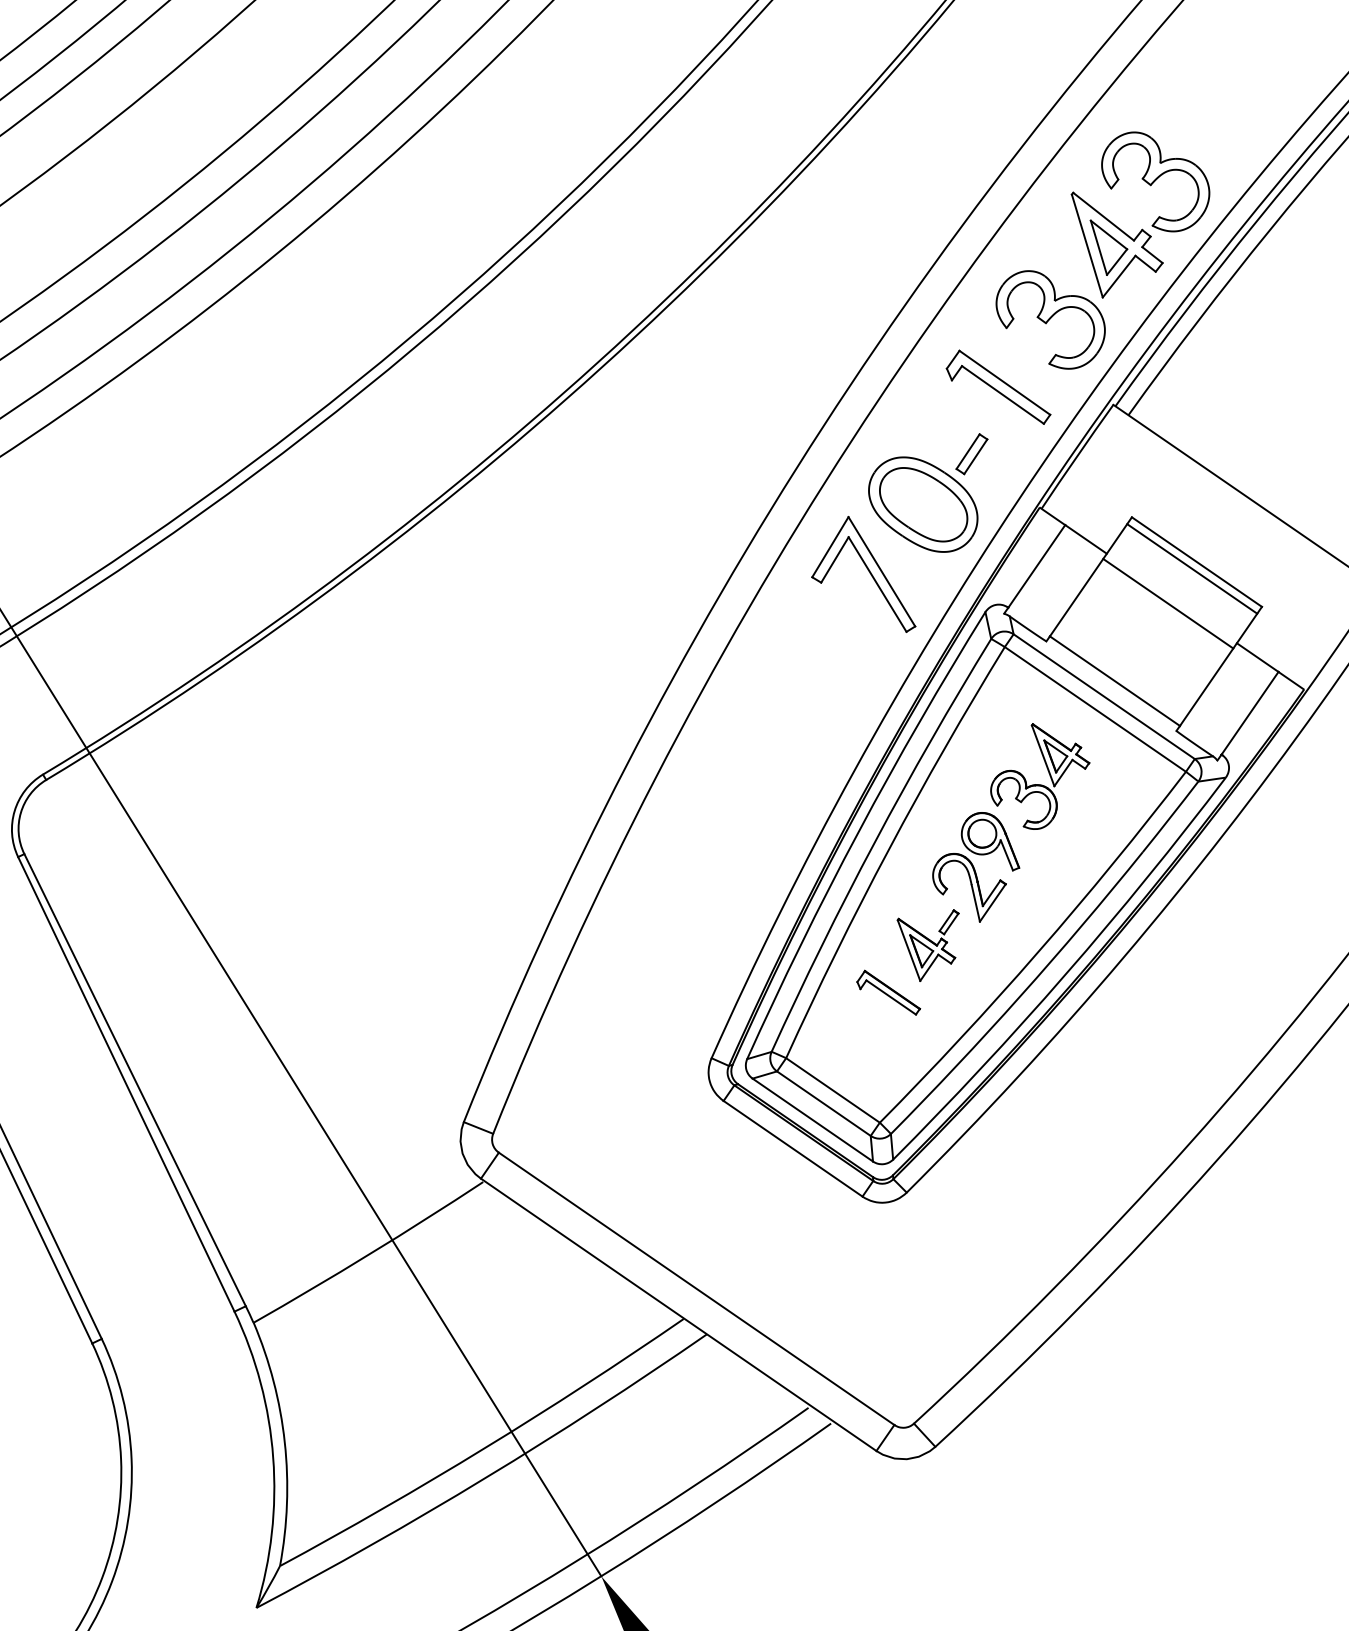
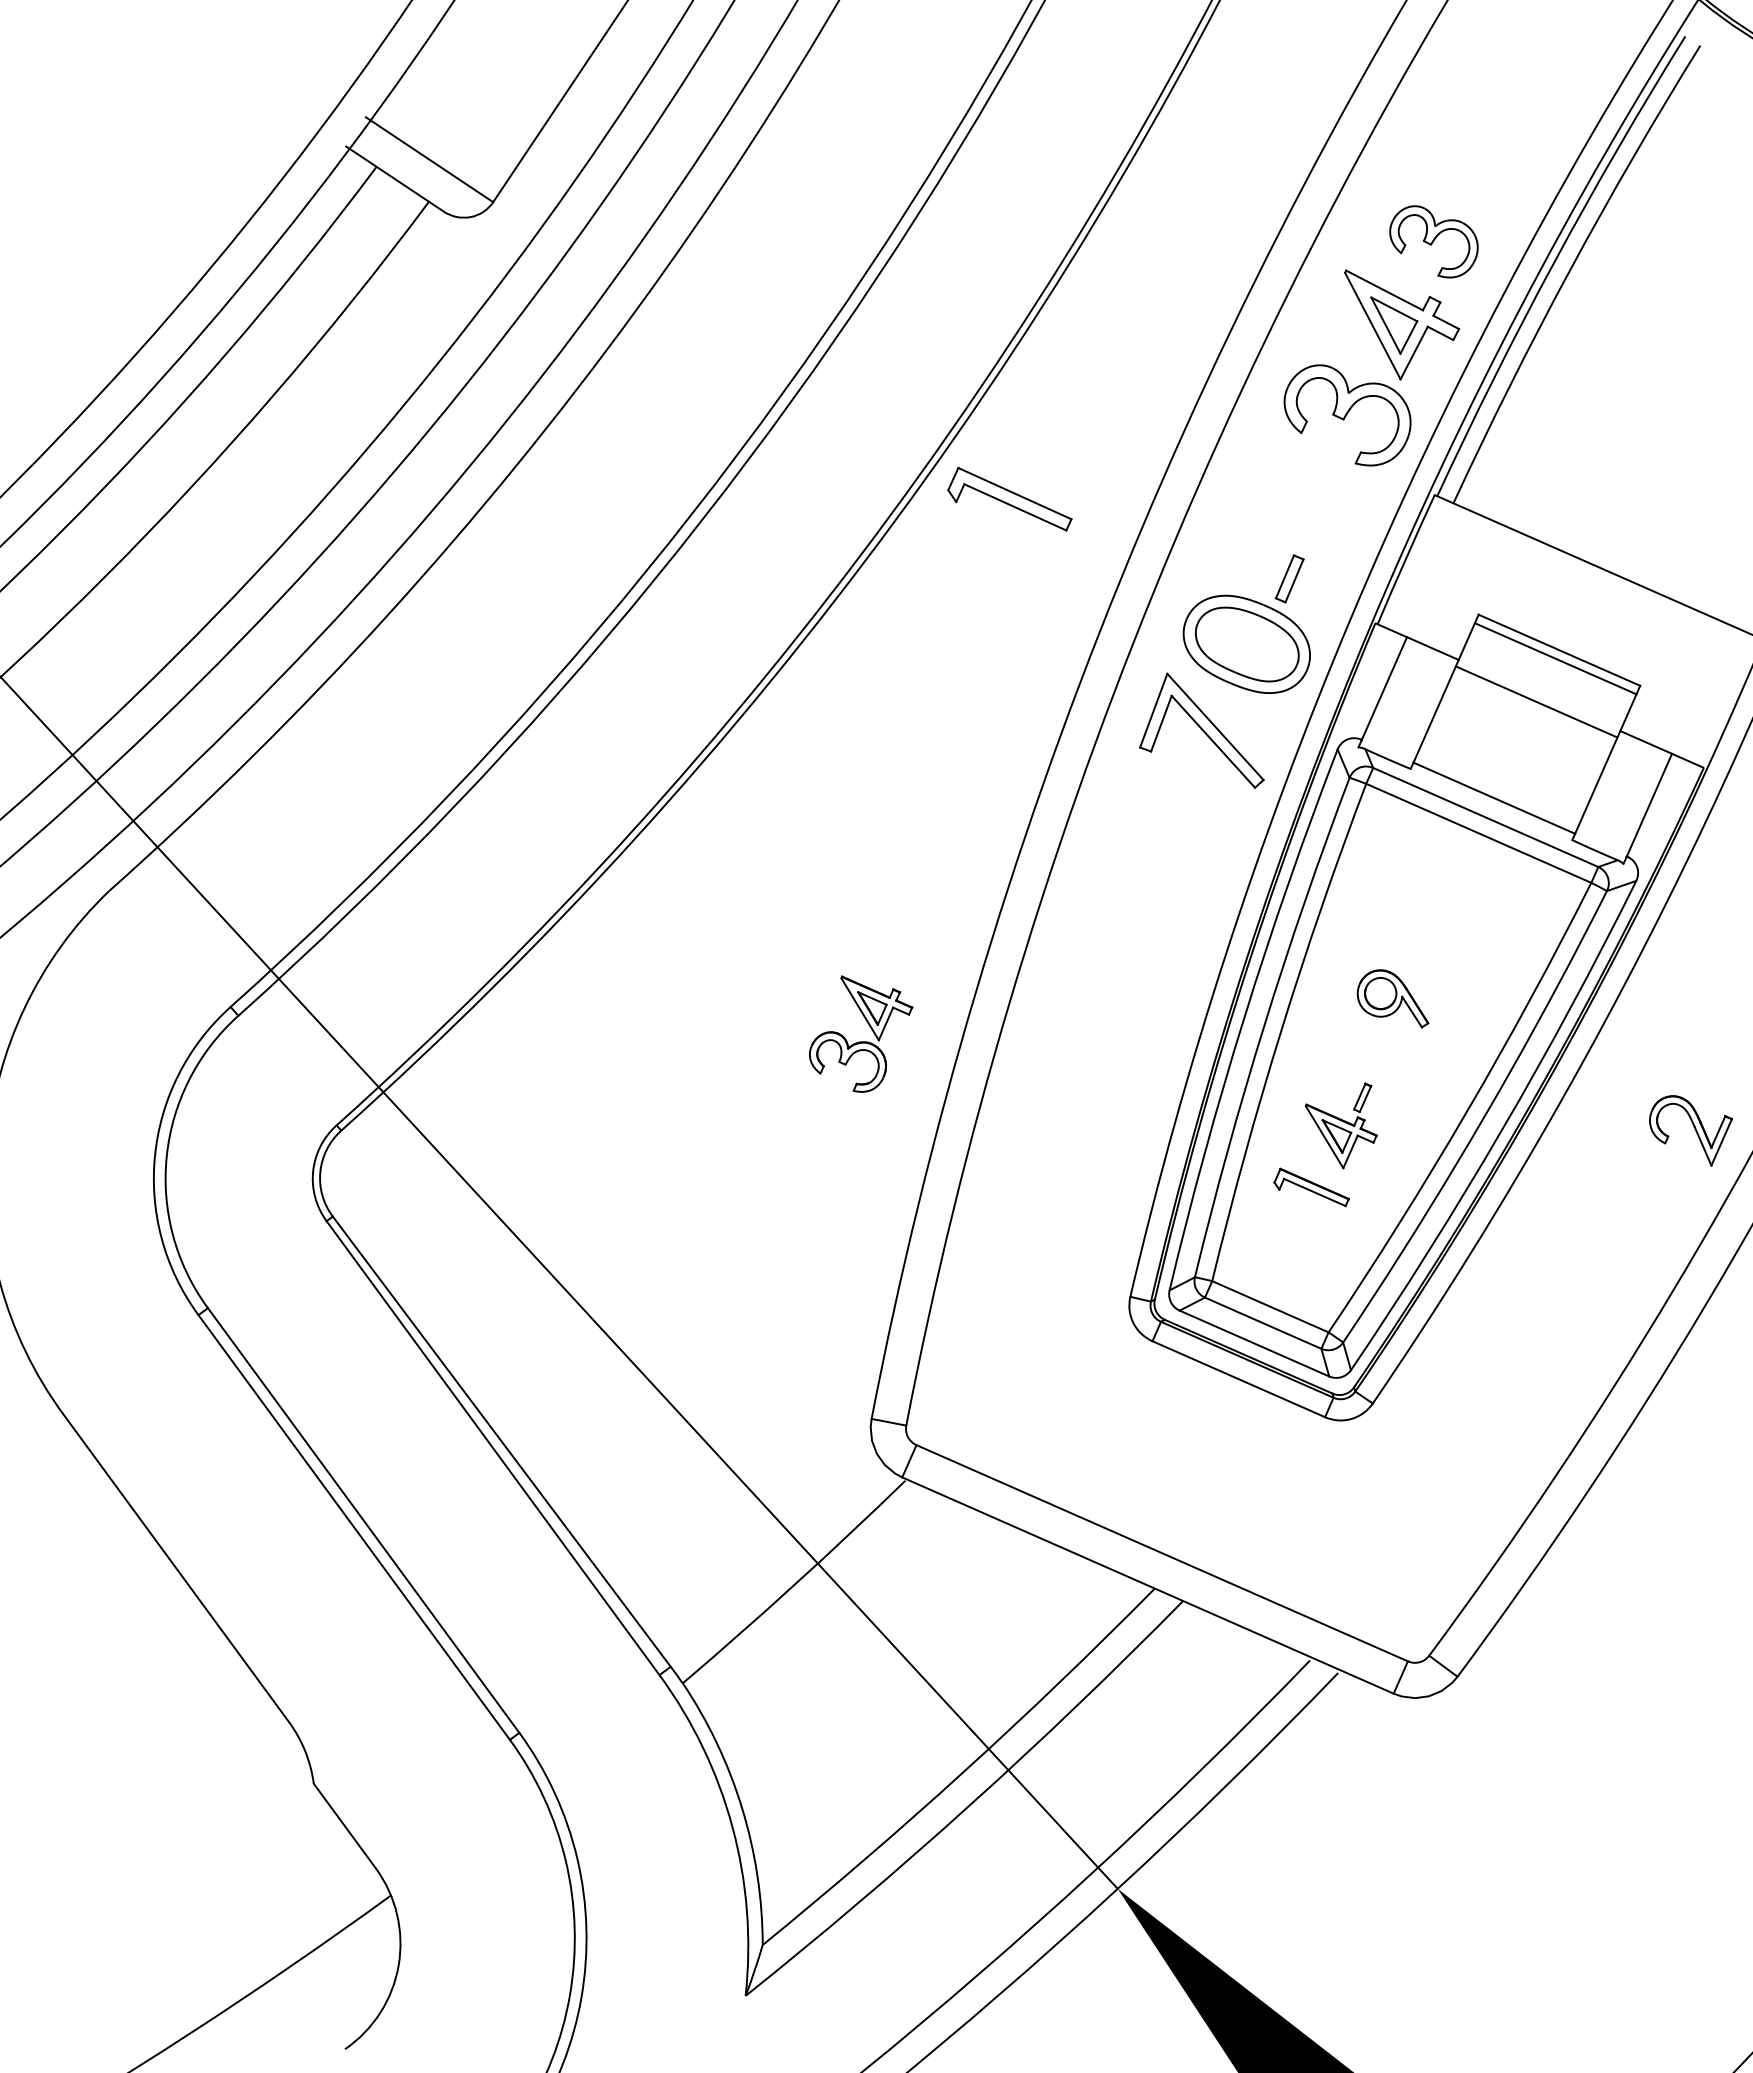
part: (1154, 181) -> (1433, 241), size x0.7
part: (999, 386) -> (1009, 498), moved
part: (1038, 784) -> (861, 1041), moved
part: (968, 887) -> (1691, 1130), moved

